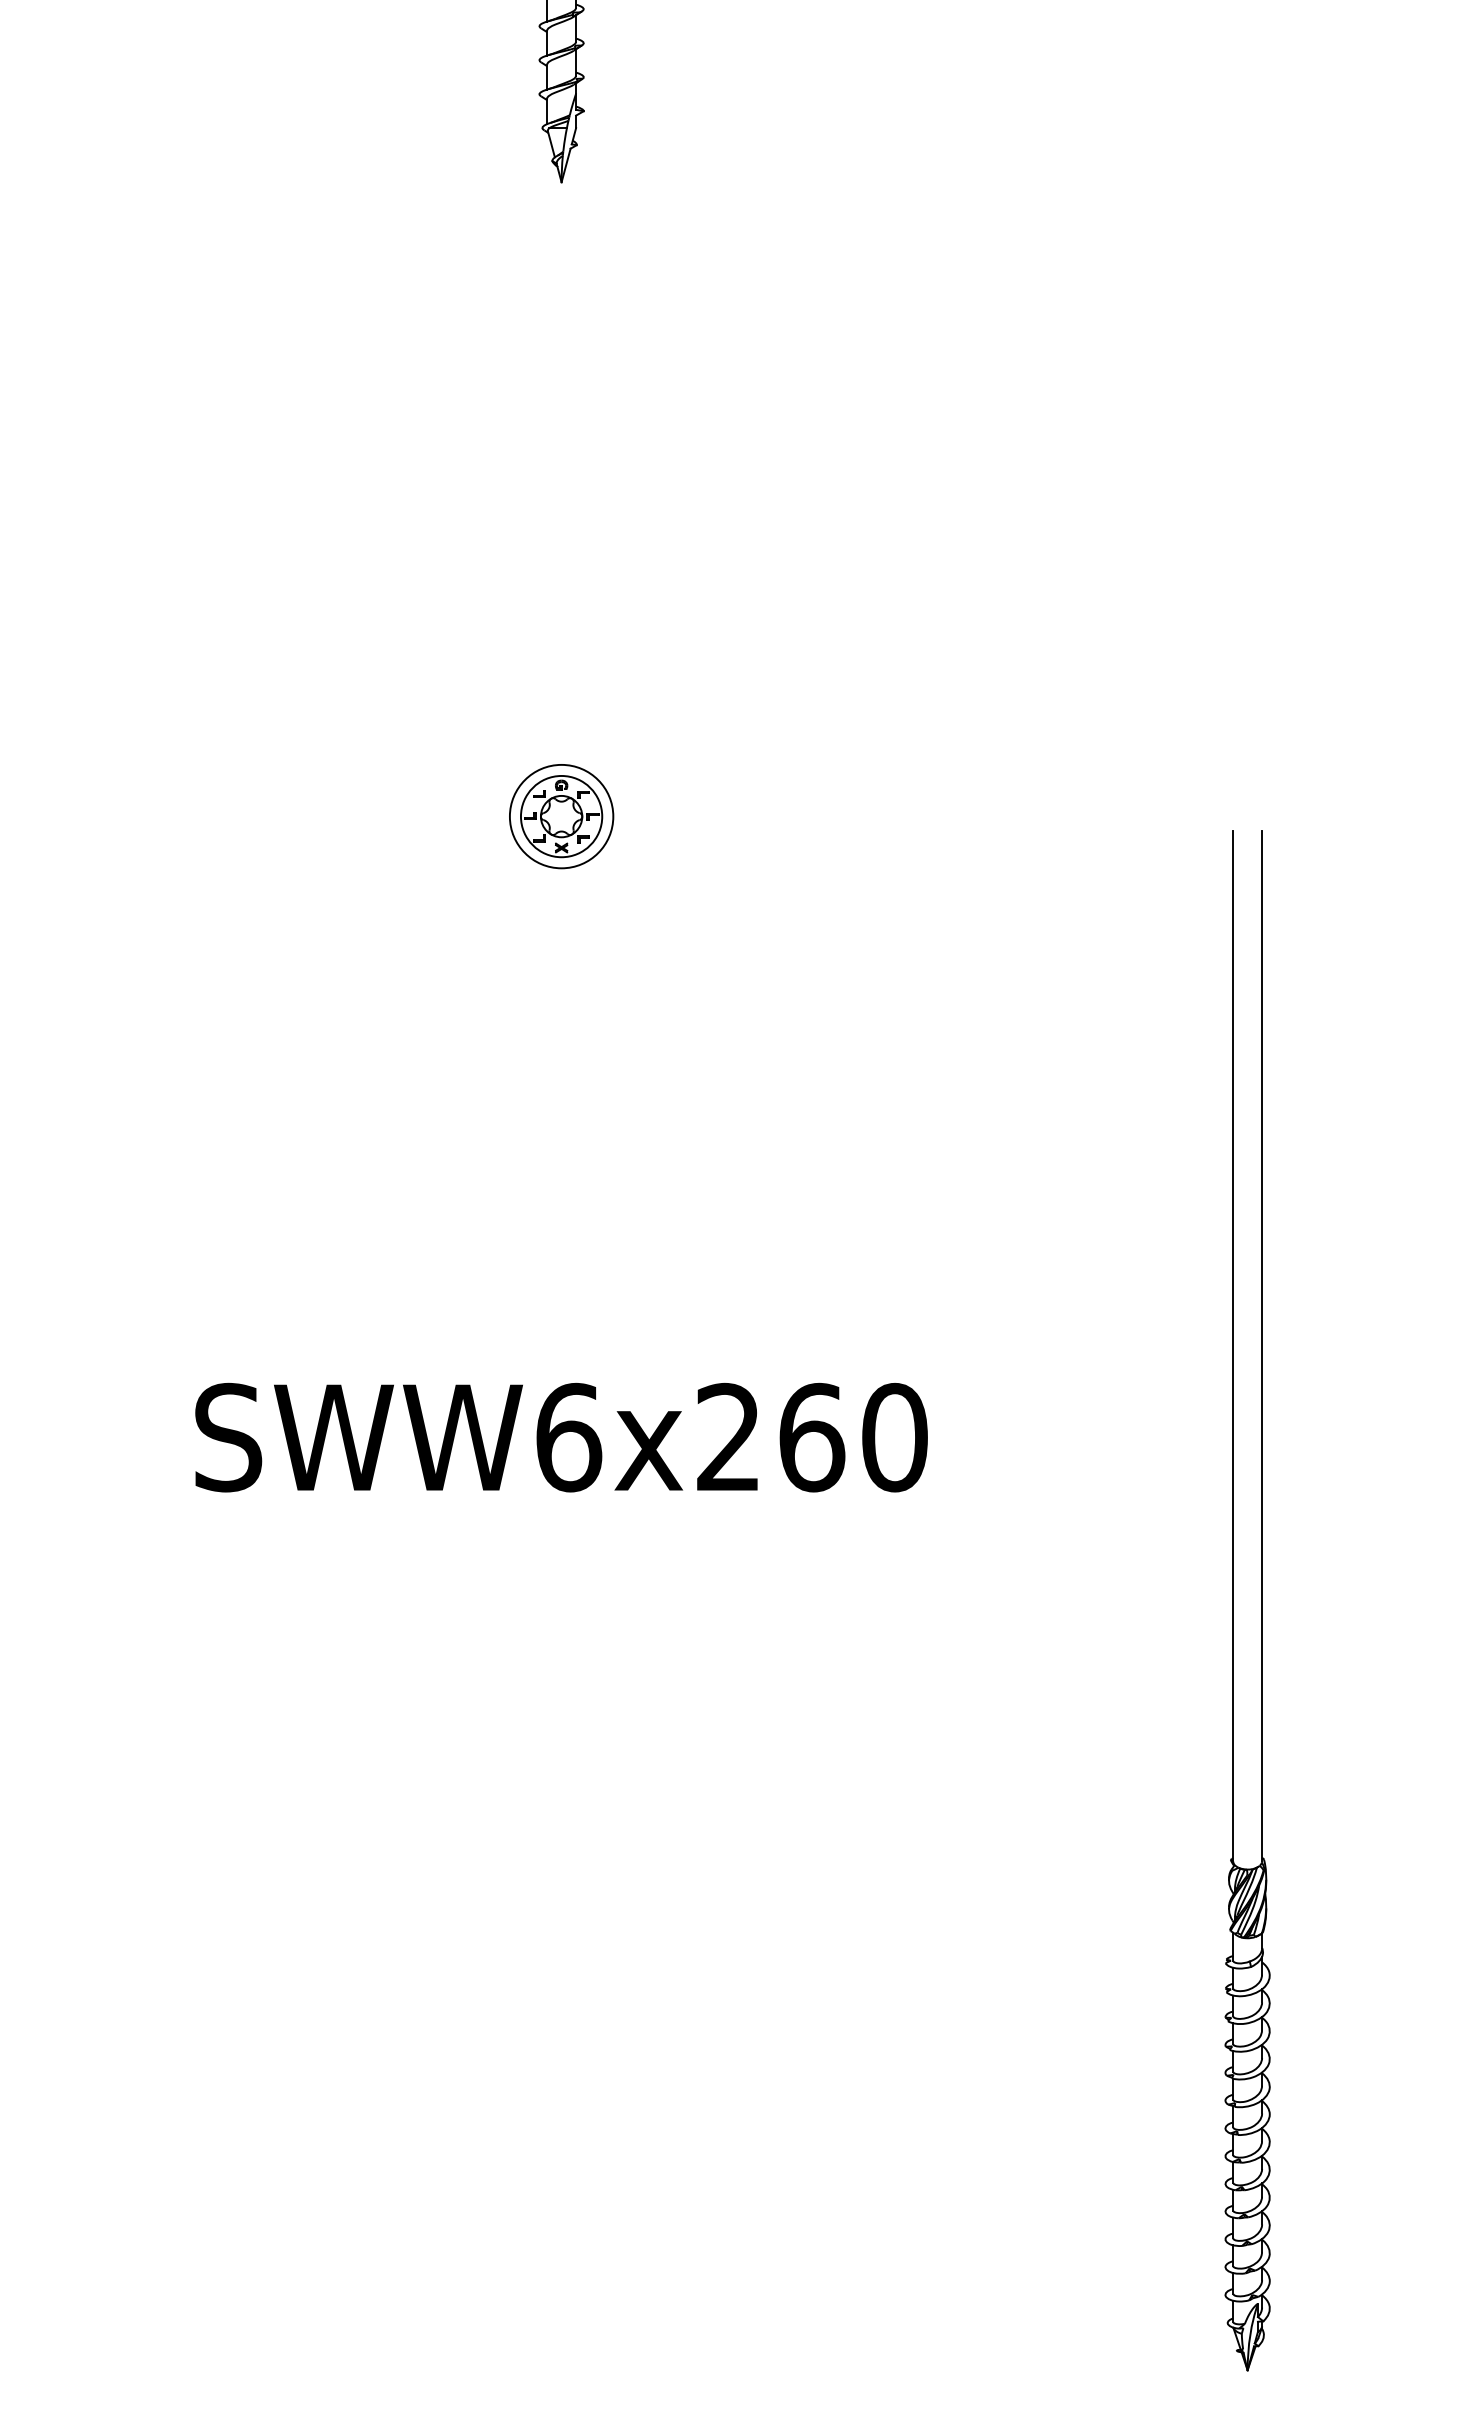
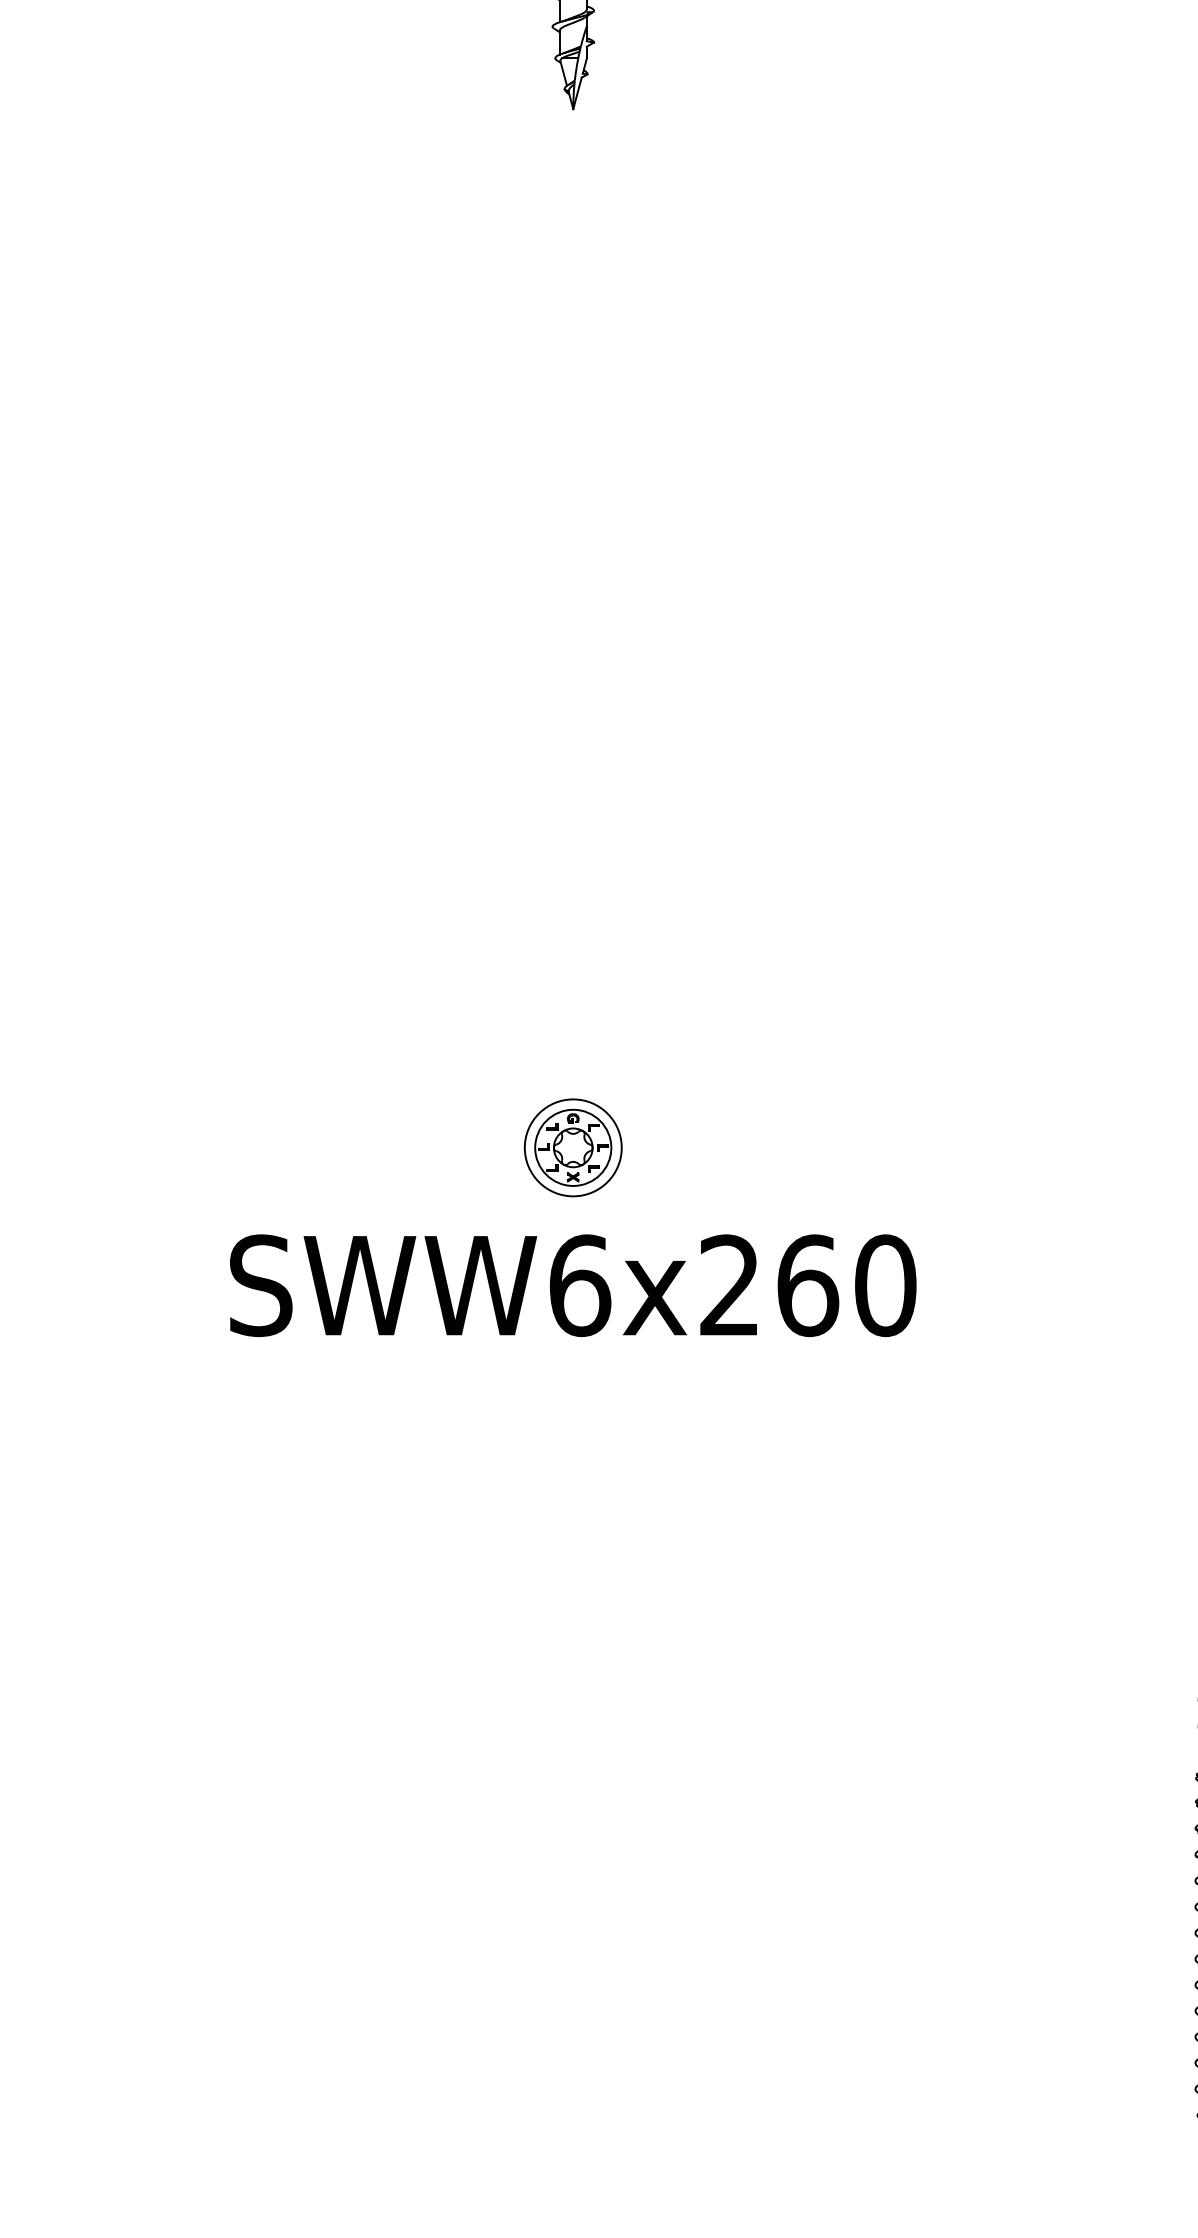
part: (561, 816) -> (573, 1147), moved

